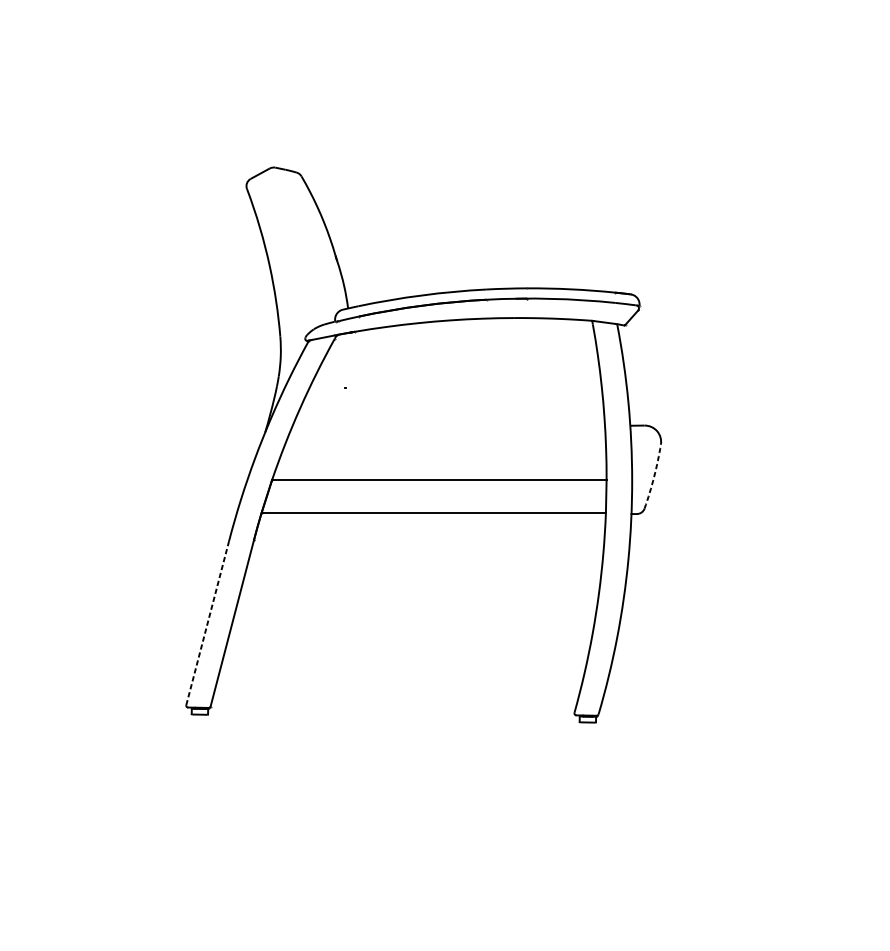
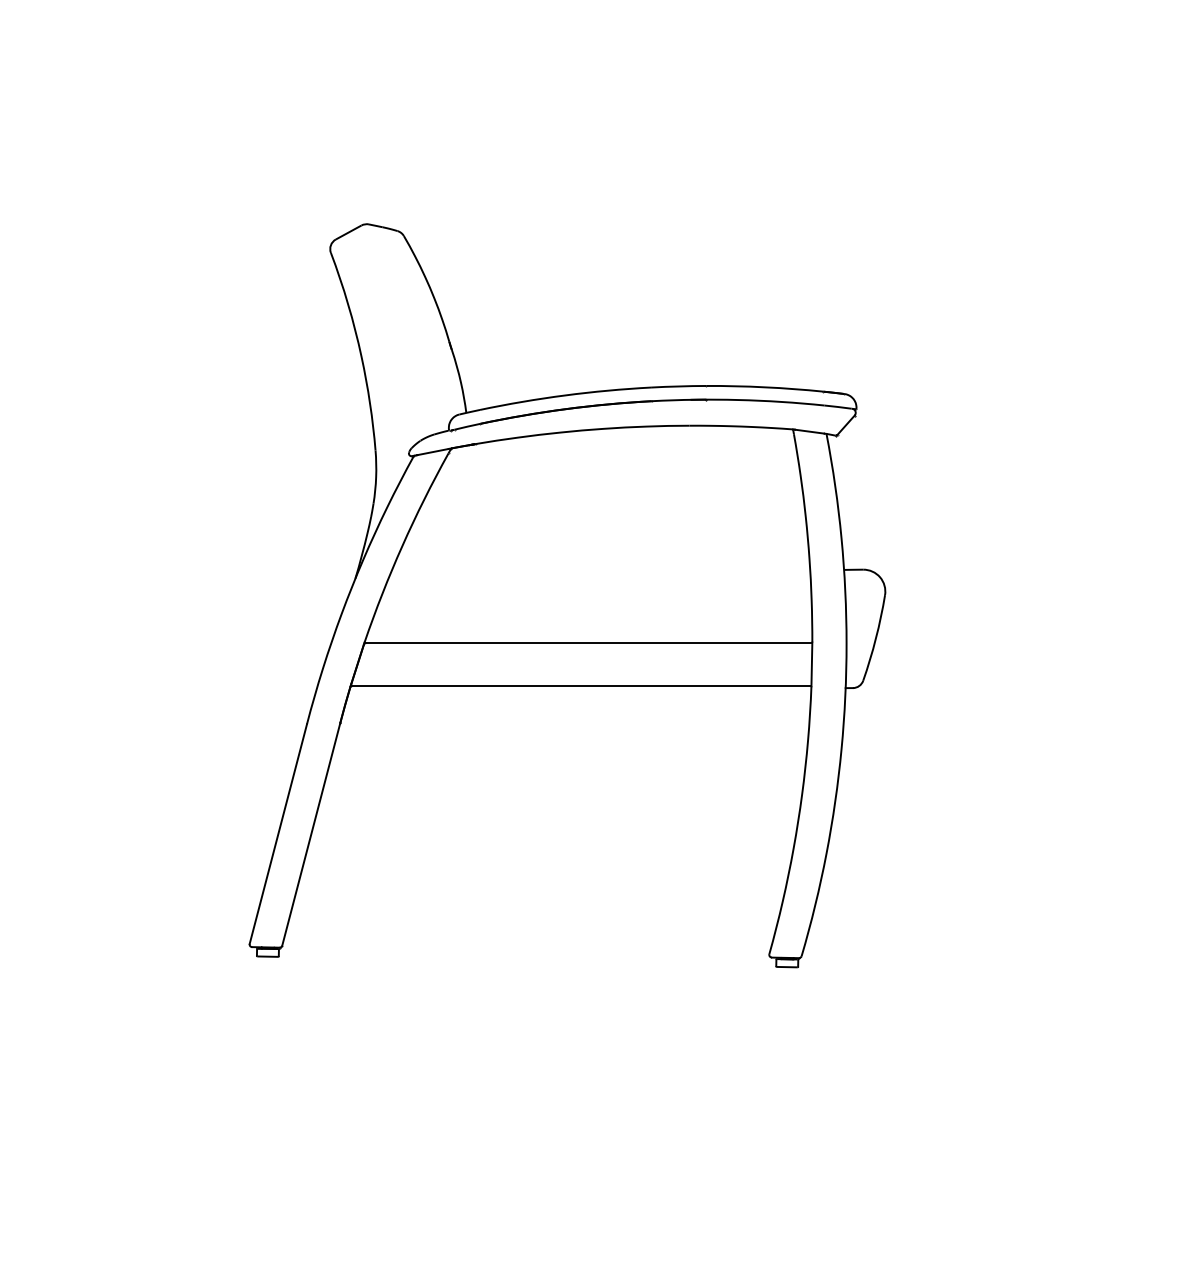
arc: (653, 476) -> (875, 638), dashed -> solid
line: (207, 623) -> (278, 834), dashed -> solid

